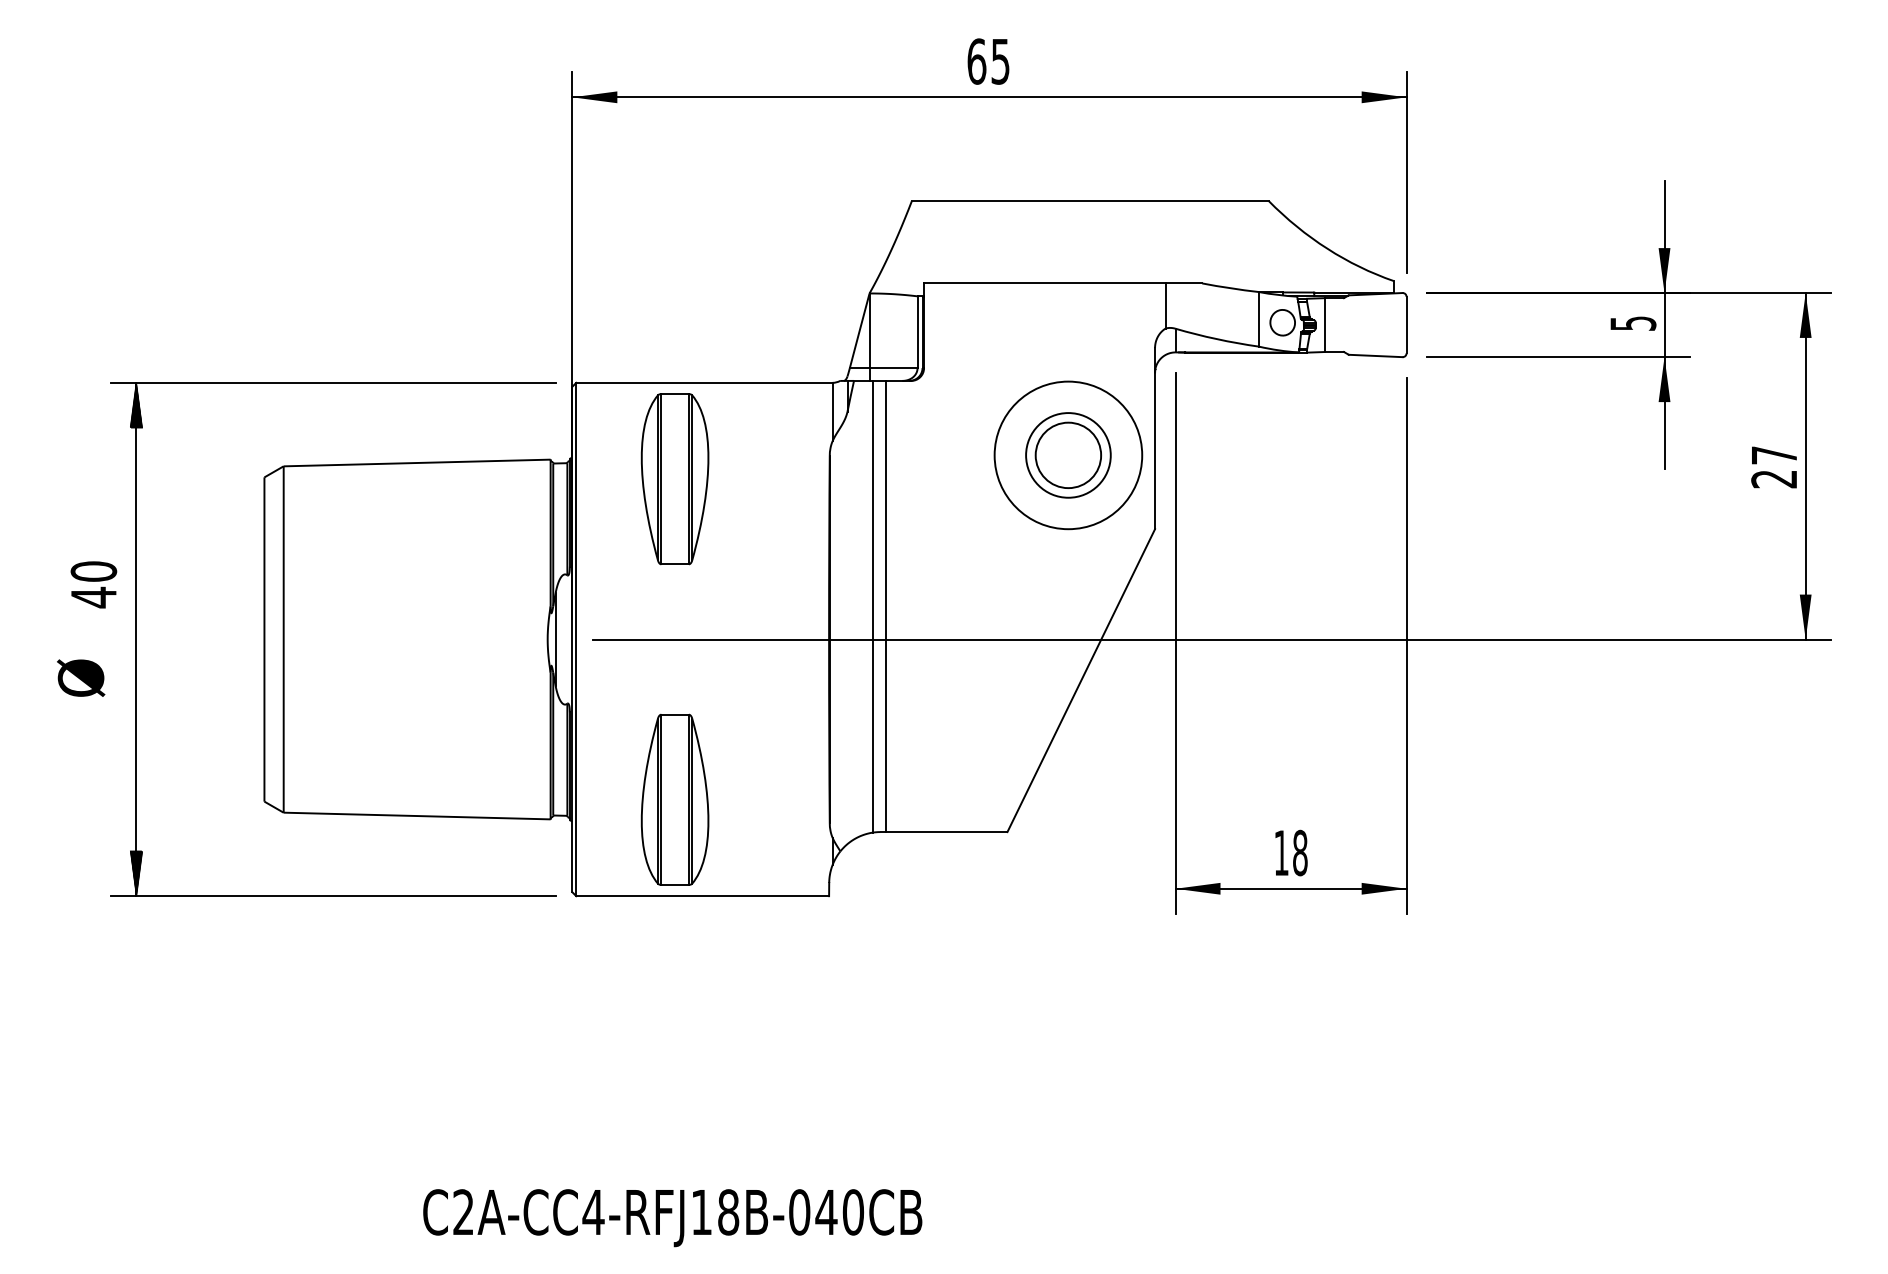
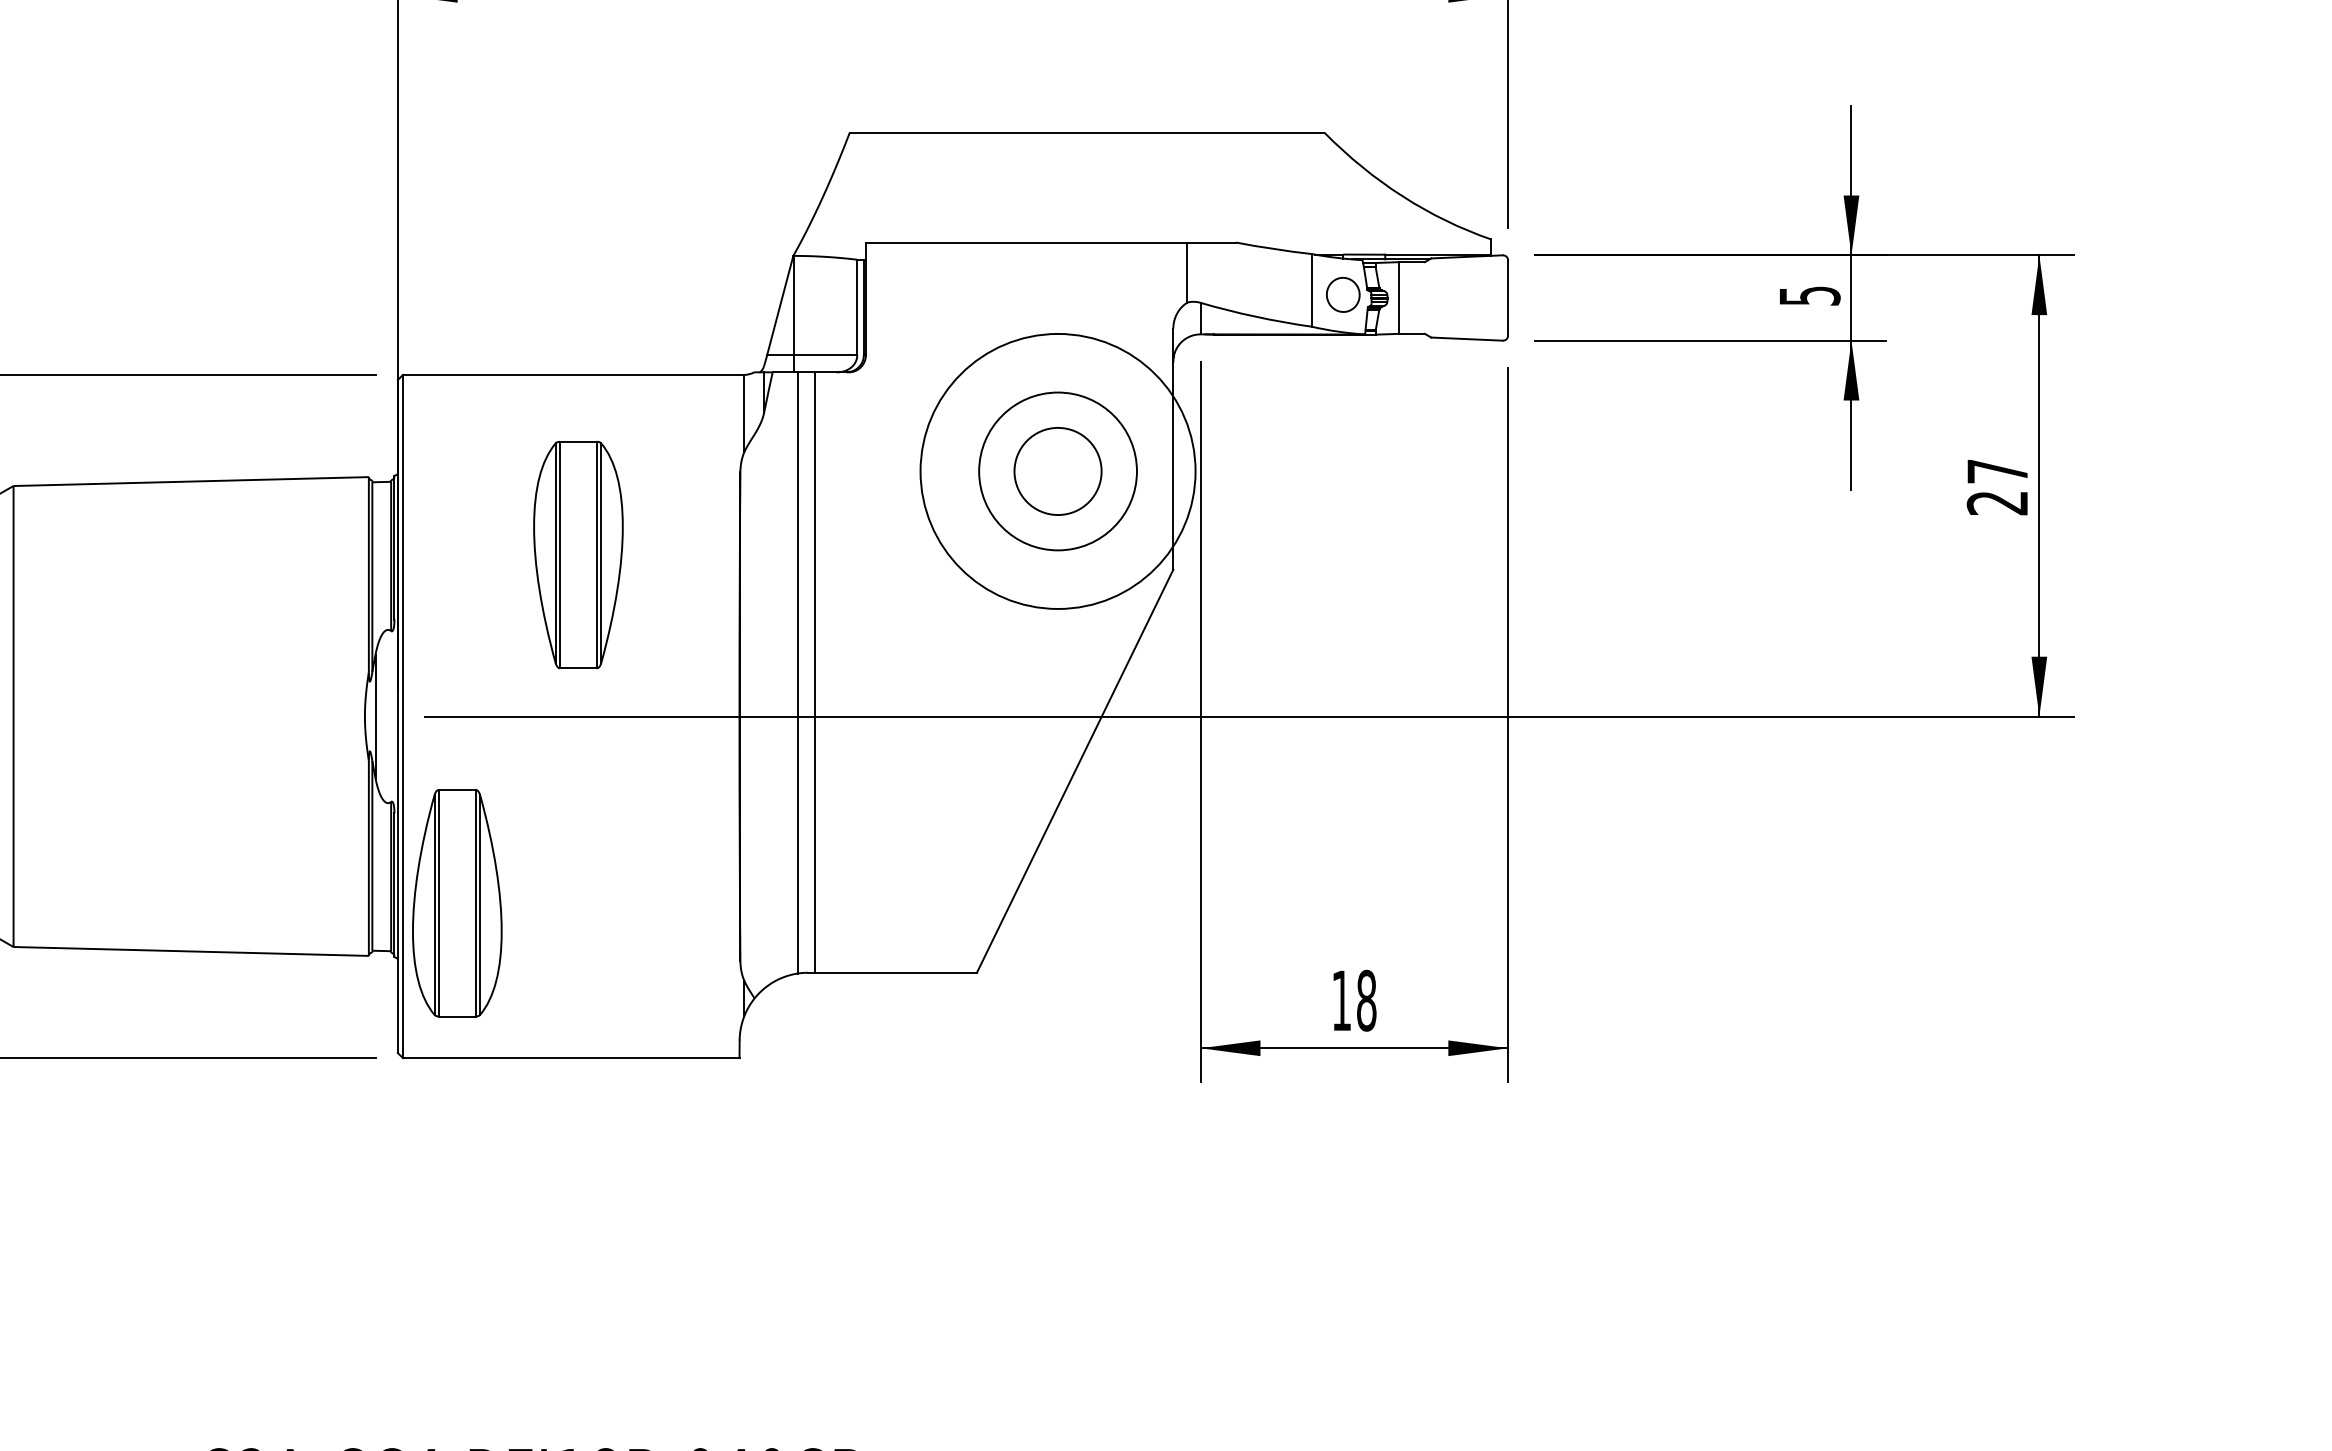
circle: (1068, 455) -> (1058, 471), size x1.4
circle: (1068, 455) -> (1058, 471), size x1.4
part: (674, 479) -> (577, 555), moved
part: (674, 799) -> (456, 902), moved

